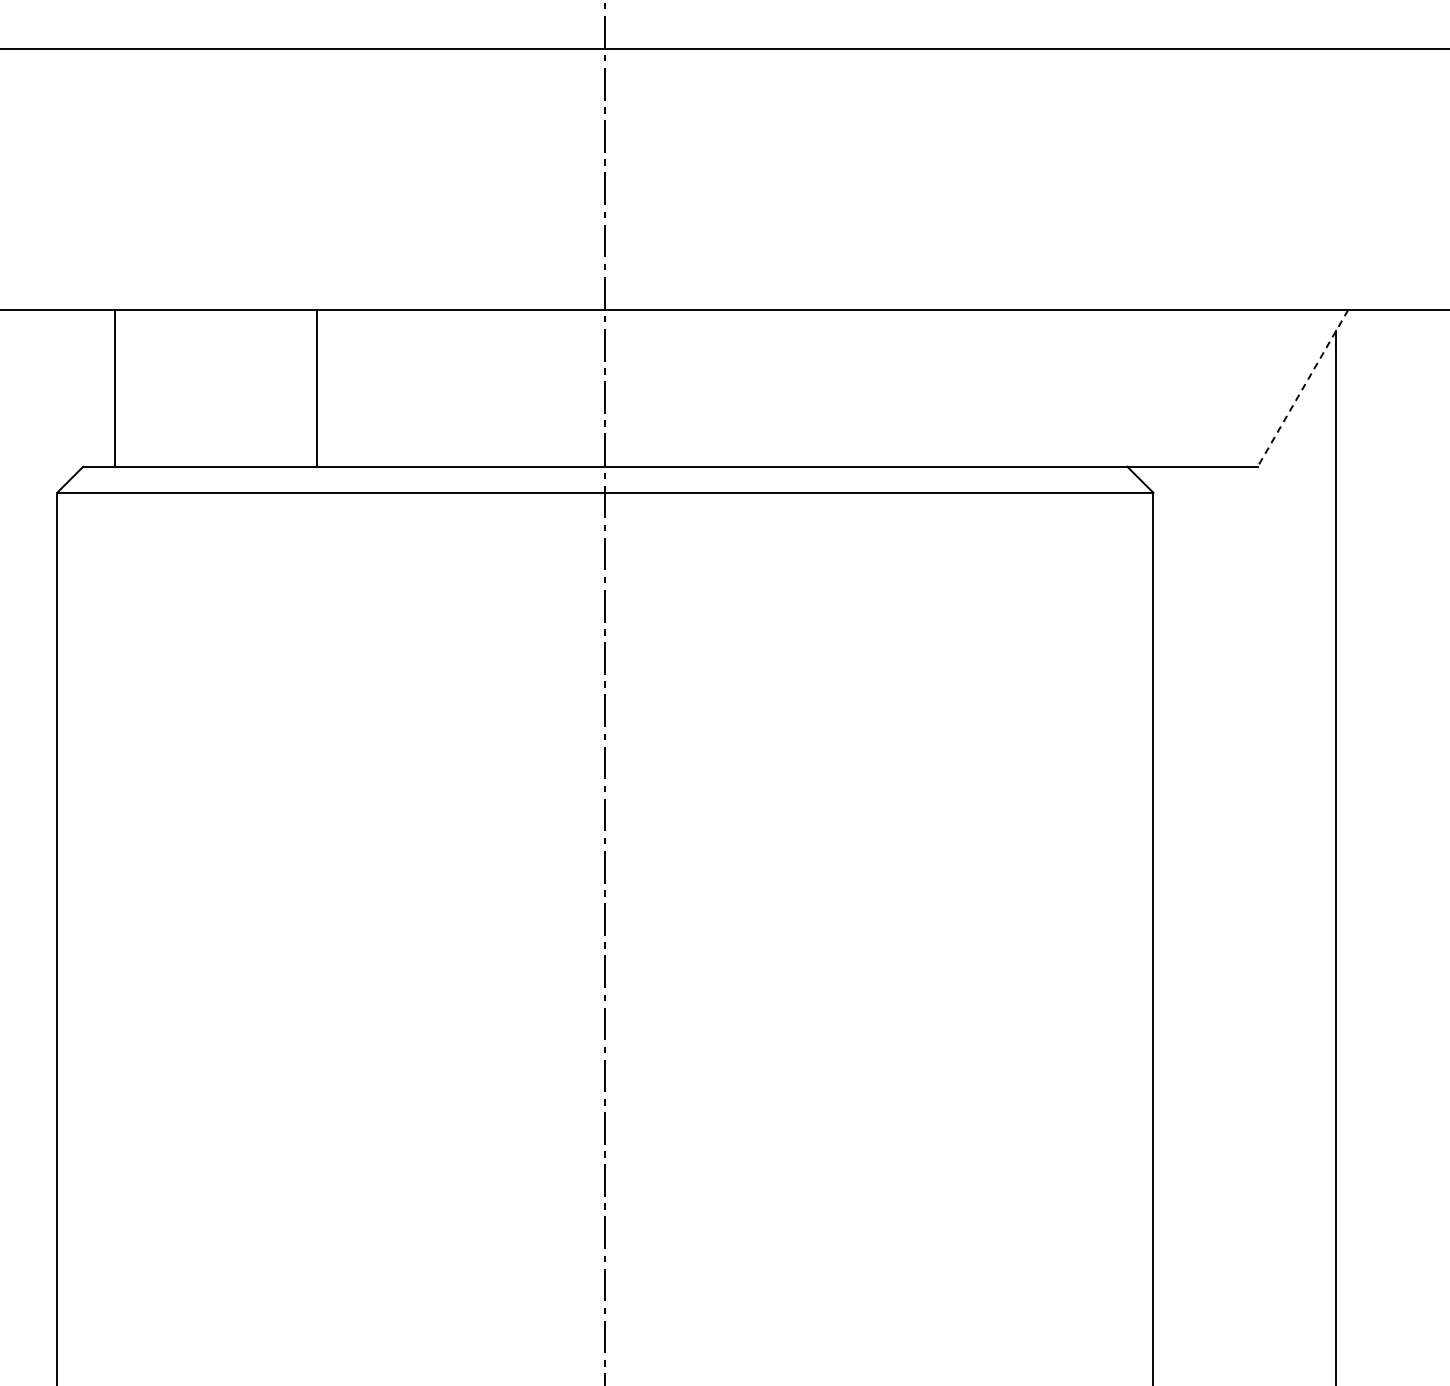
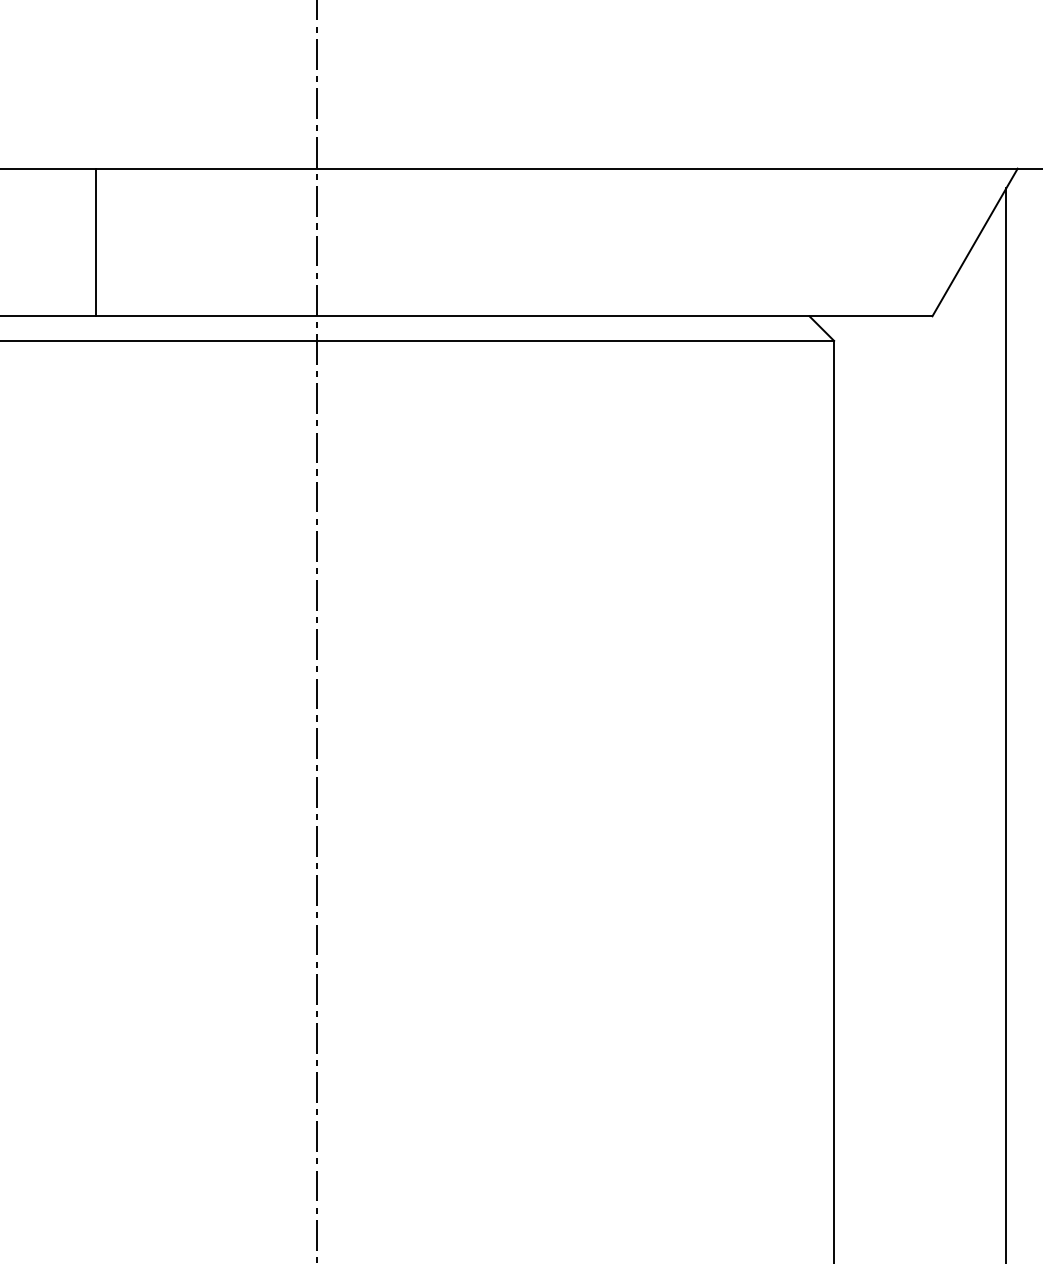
line: (317, 388) -> (96, 242), moved
line: (1302, 388) -> (974, 242), dashed -> solid

